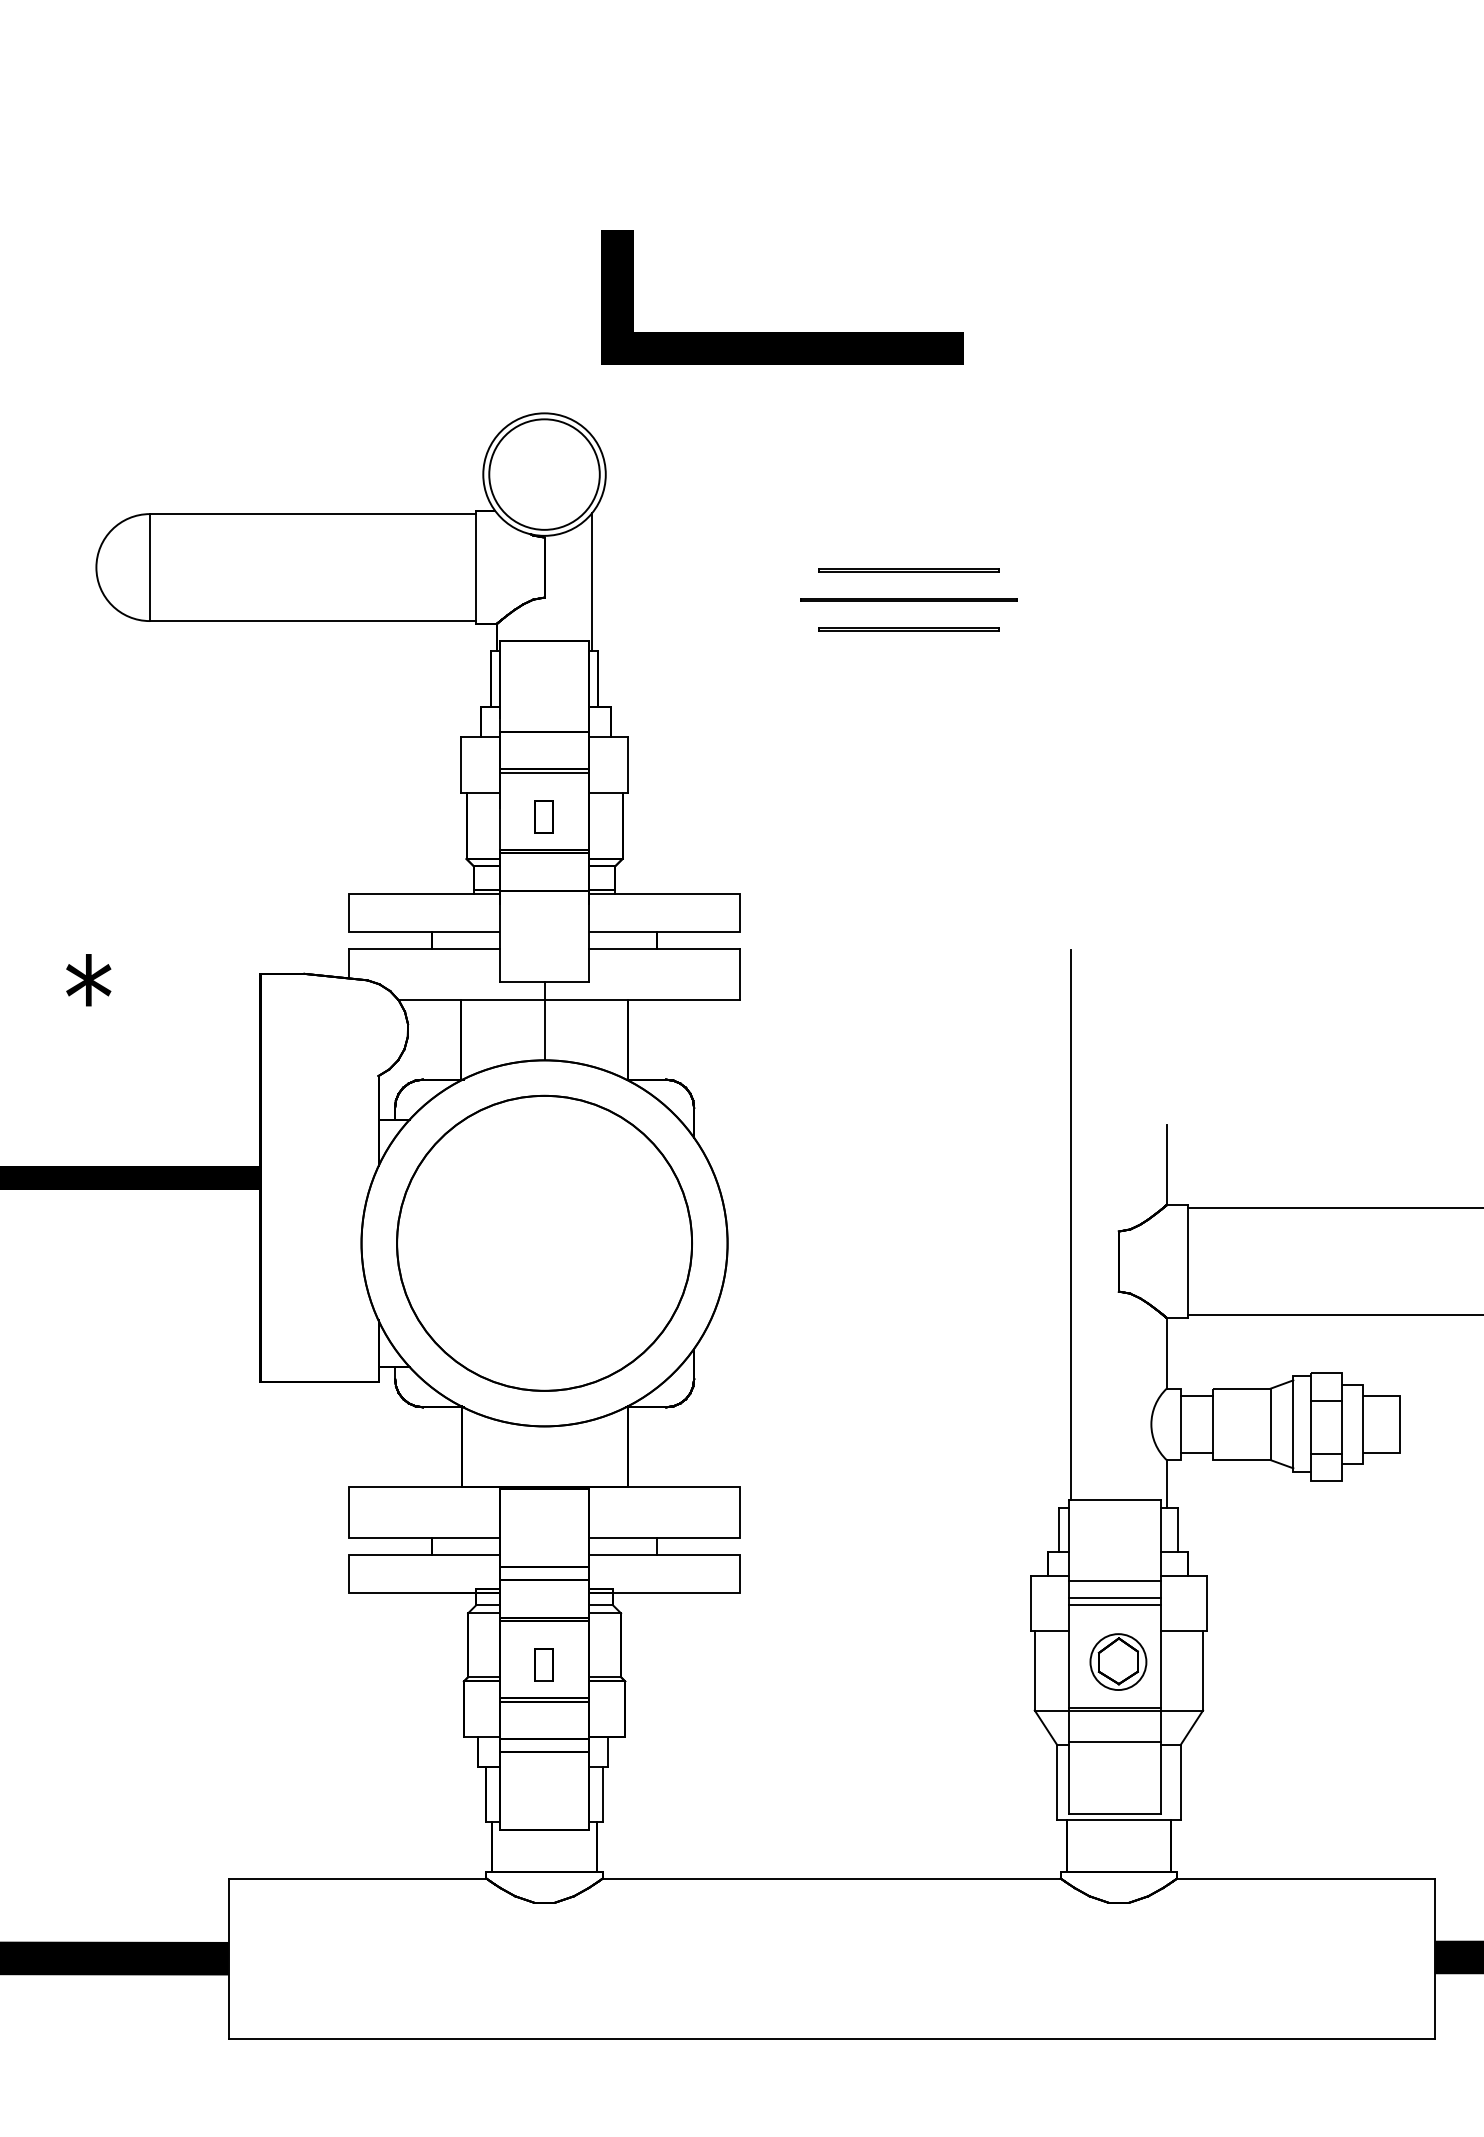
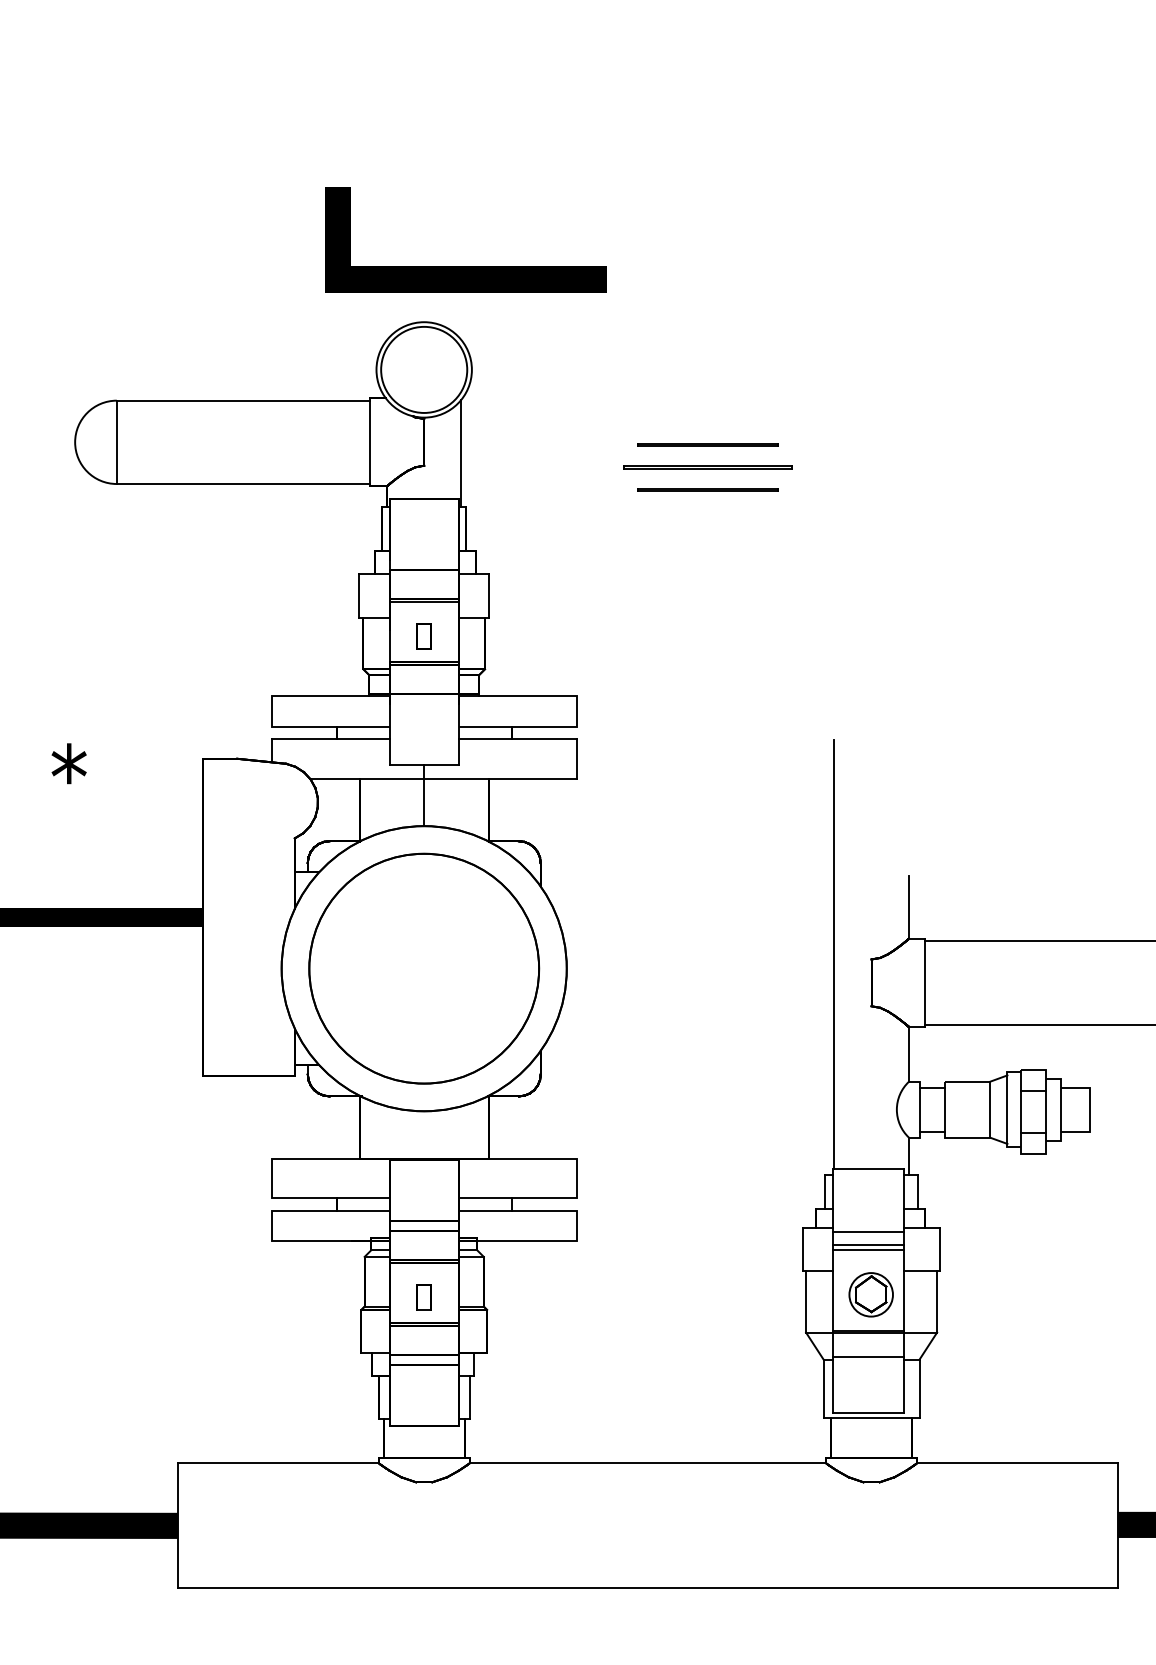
line: (782, 332) -> (466, 267), moved

